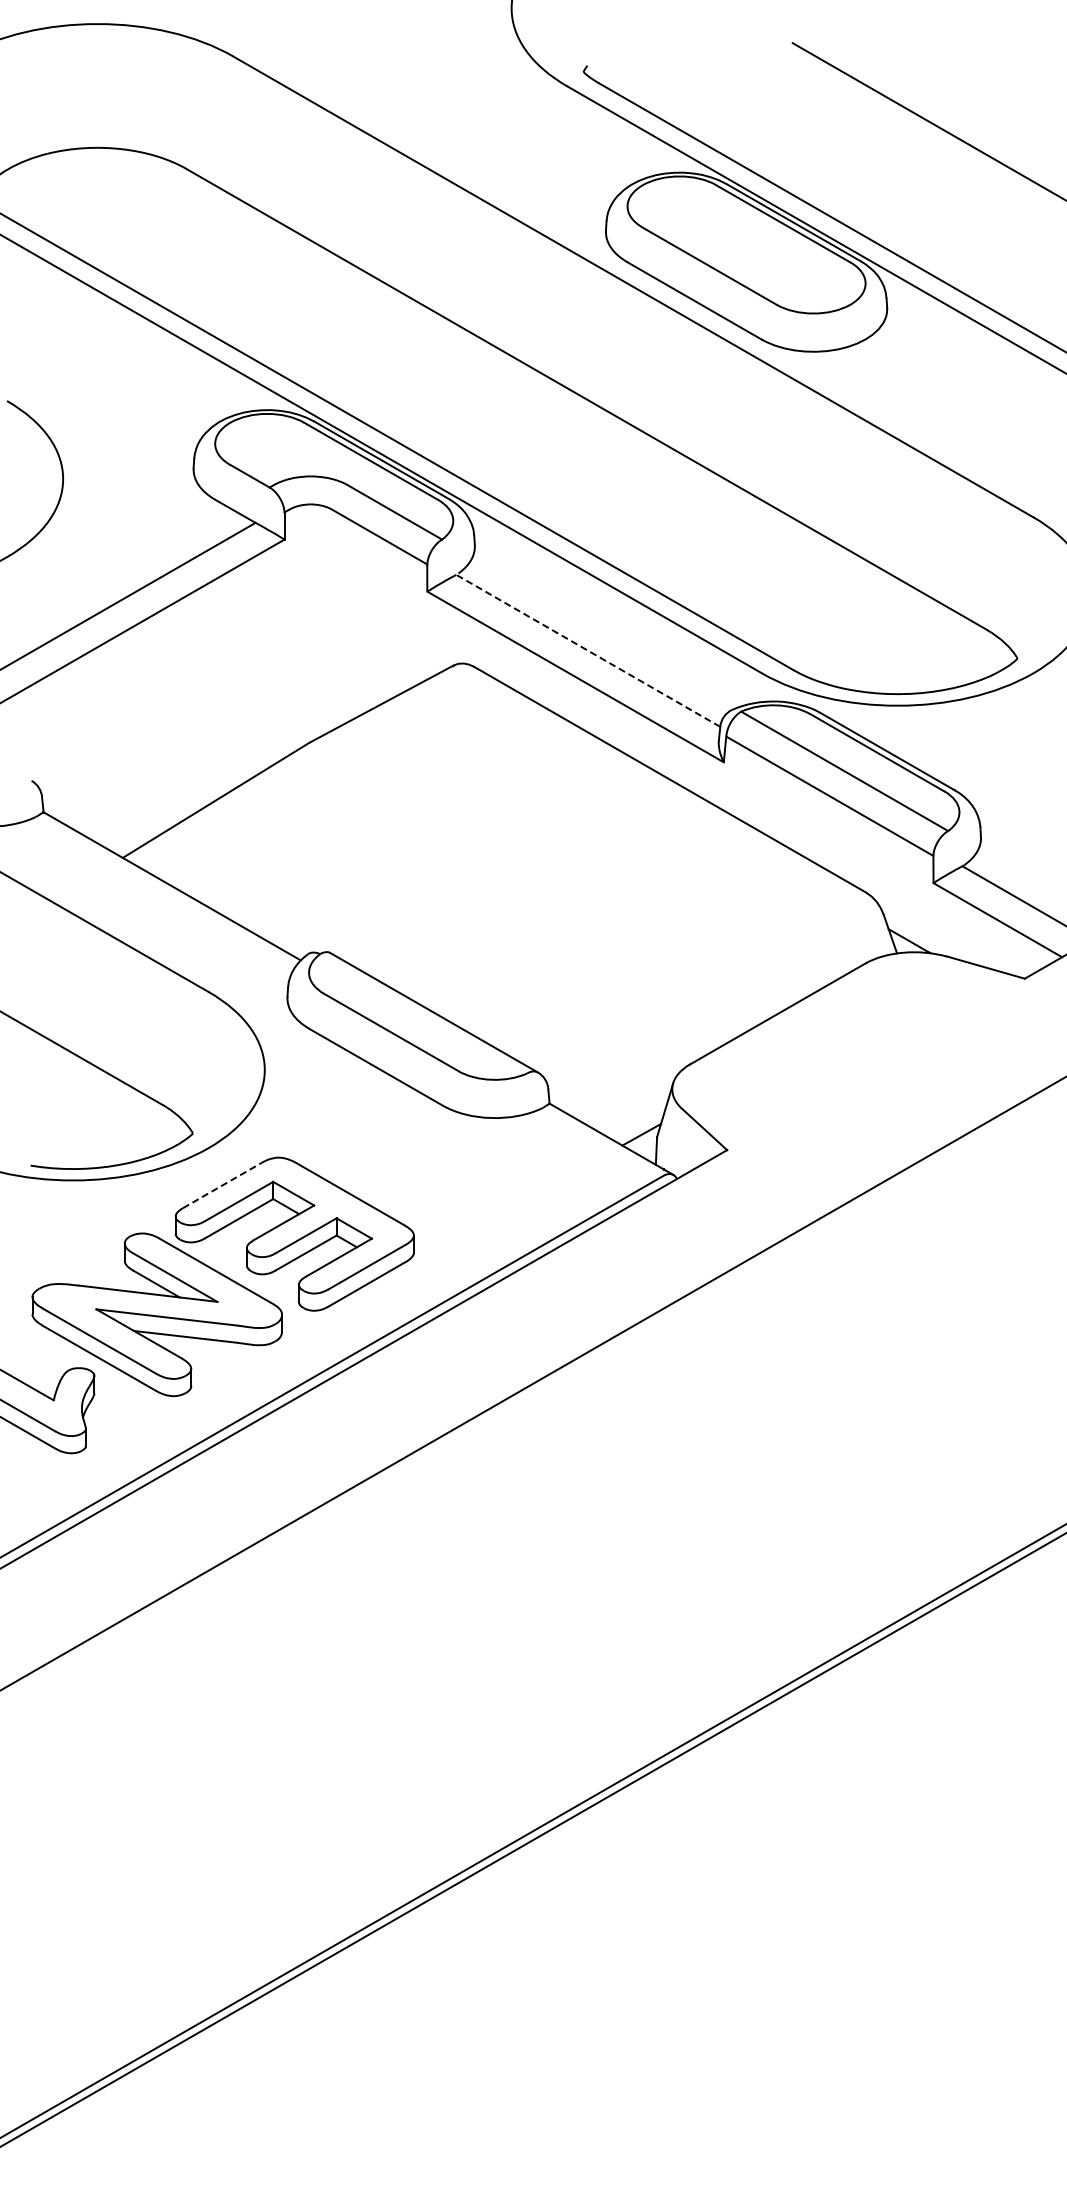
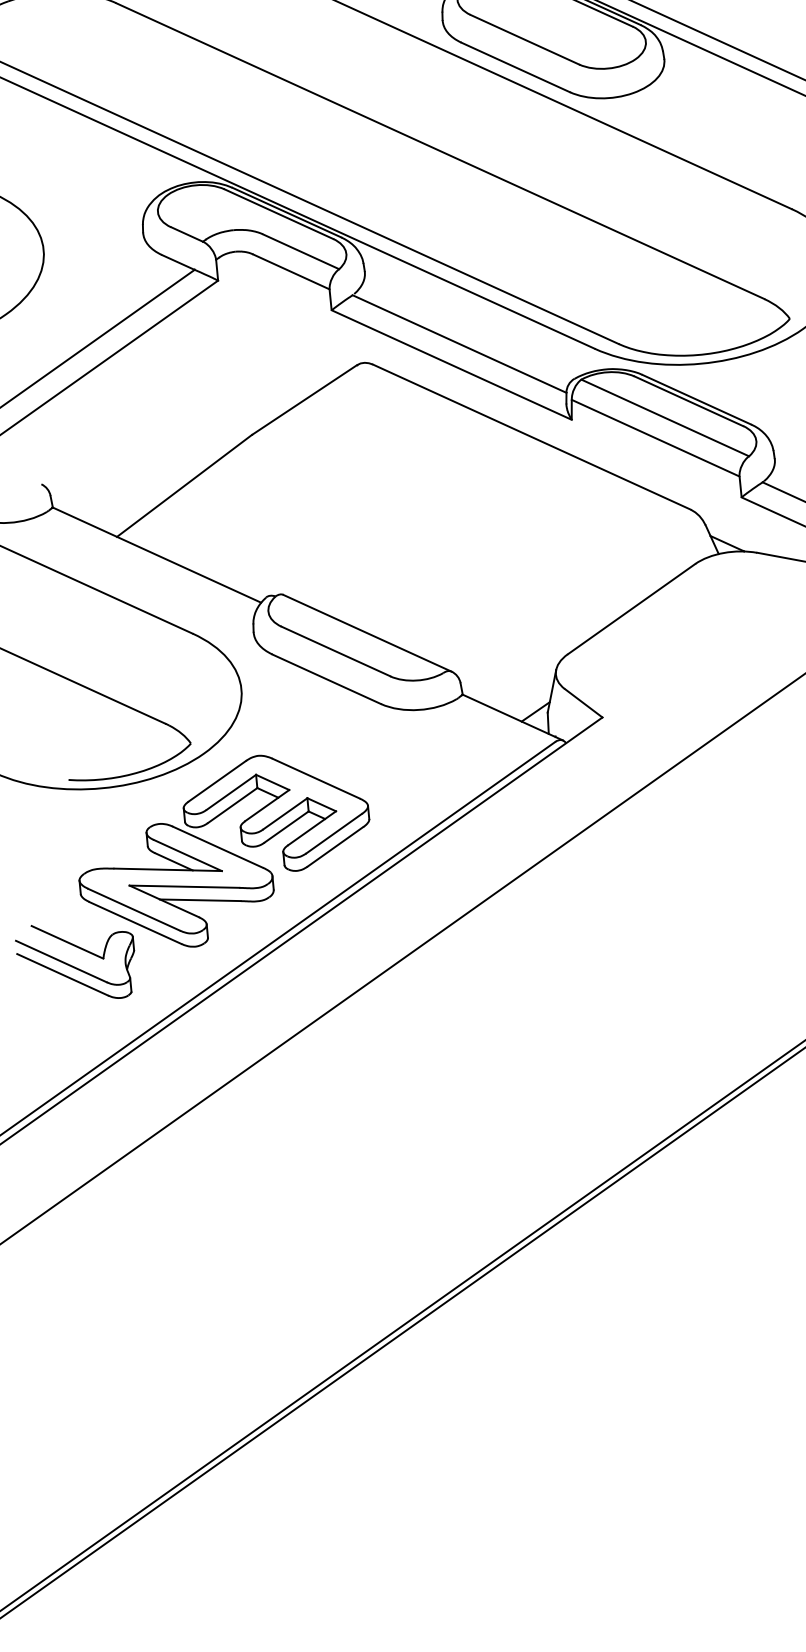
line: (587, 650) -> (458, 343), dashed -> solid
line: (222, 1185) -> (217, 781), dashed -> solid

